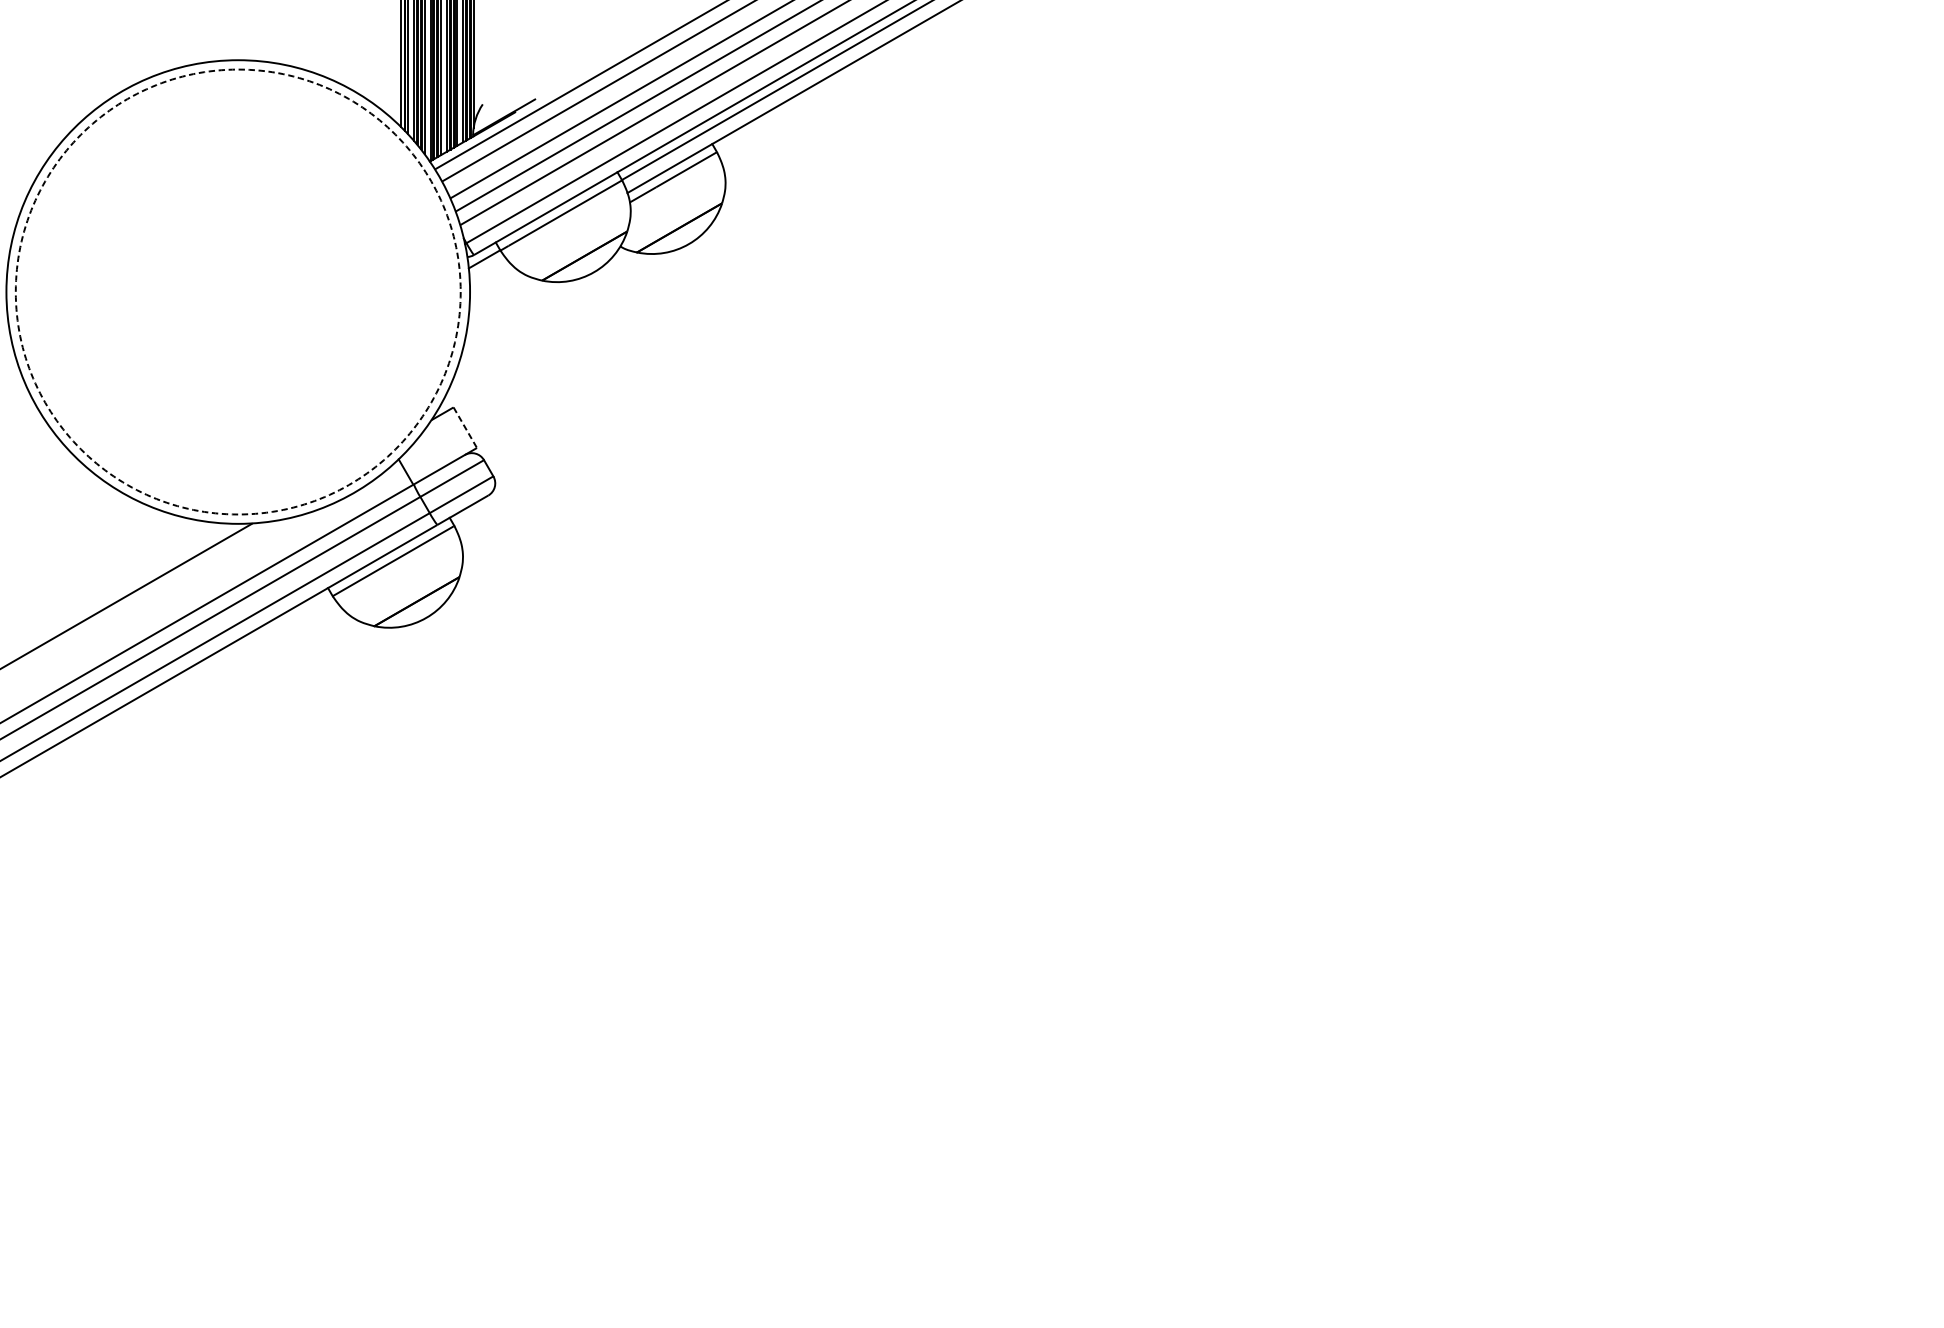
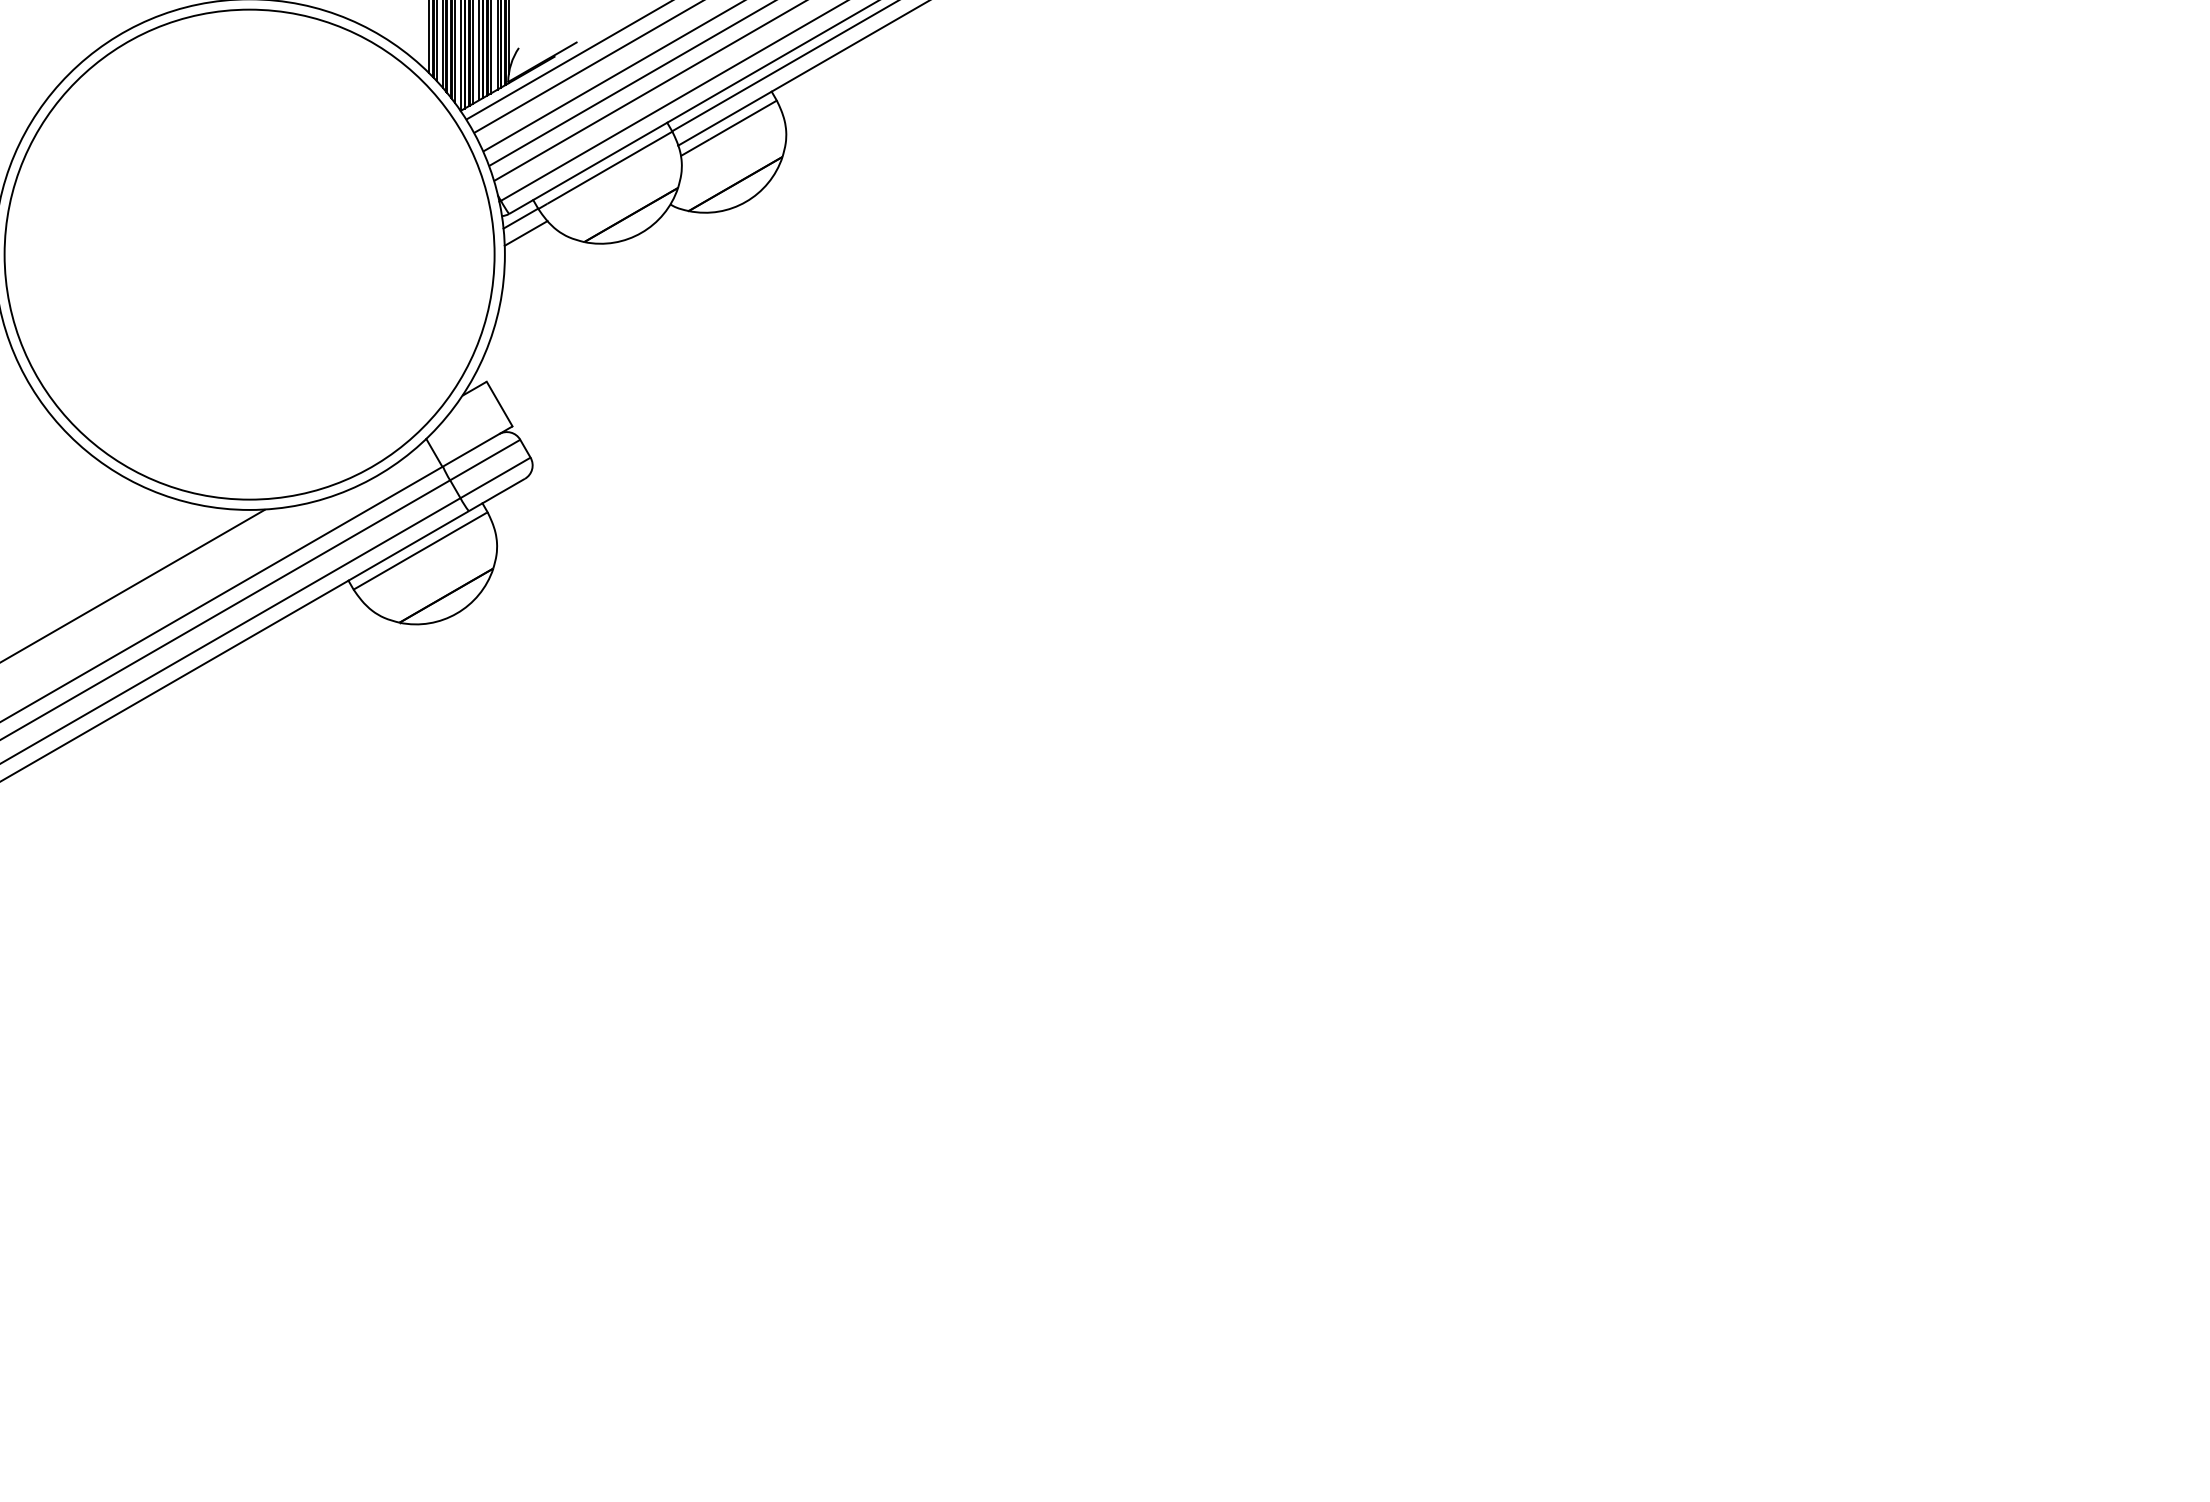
line: (488, 272) -> (525, 233), added
circle: (238, 291) -> (249, 254), dashed -> solid
line: (465, 428) -> (499, 404), dashed -> solid

